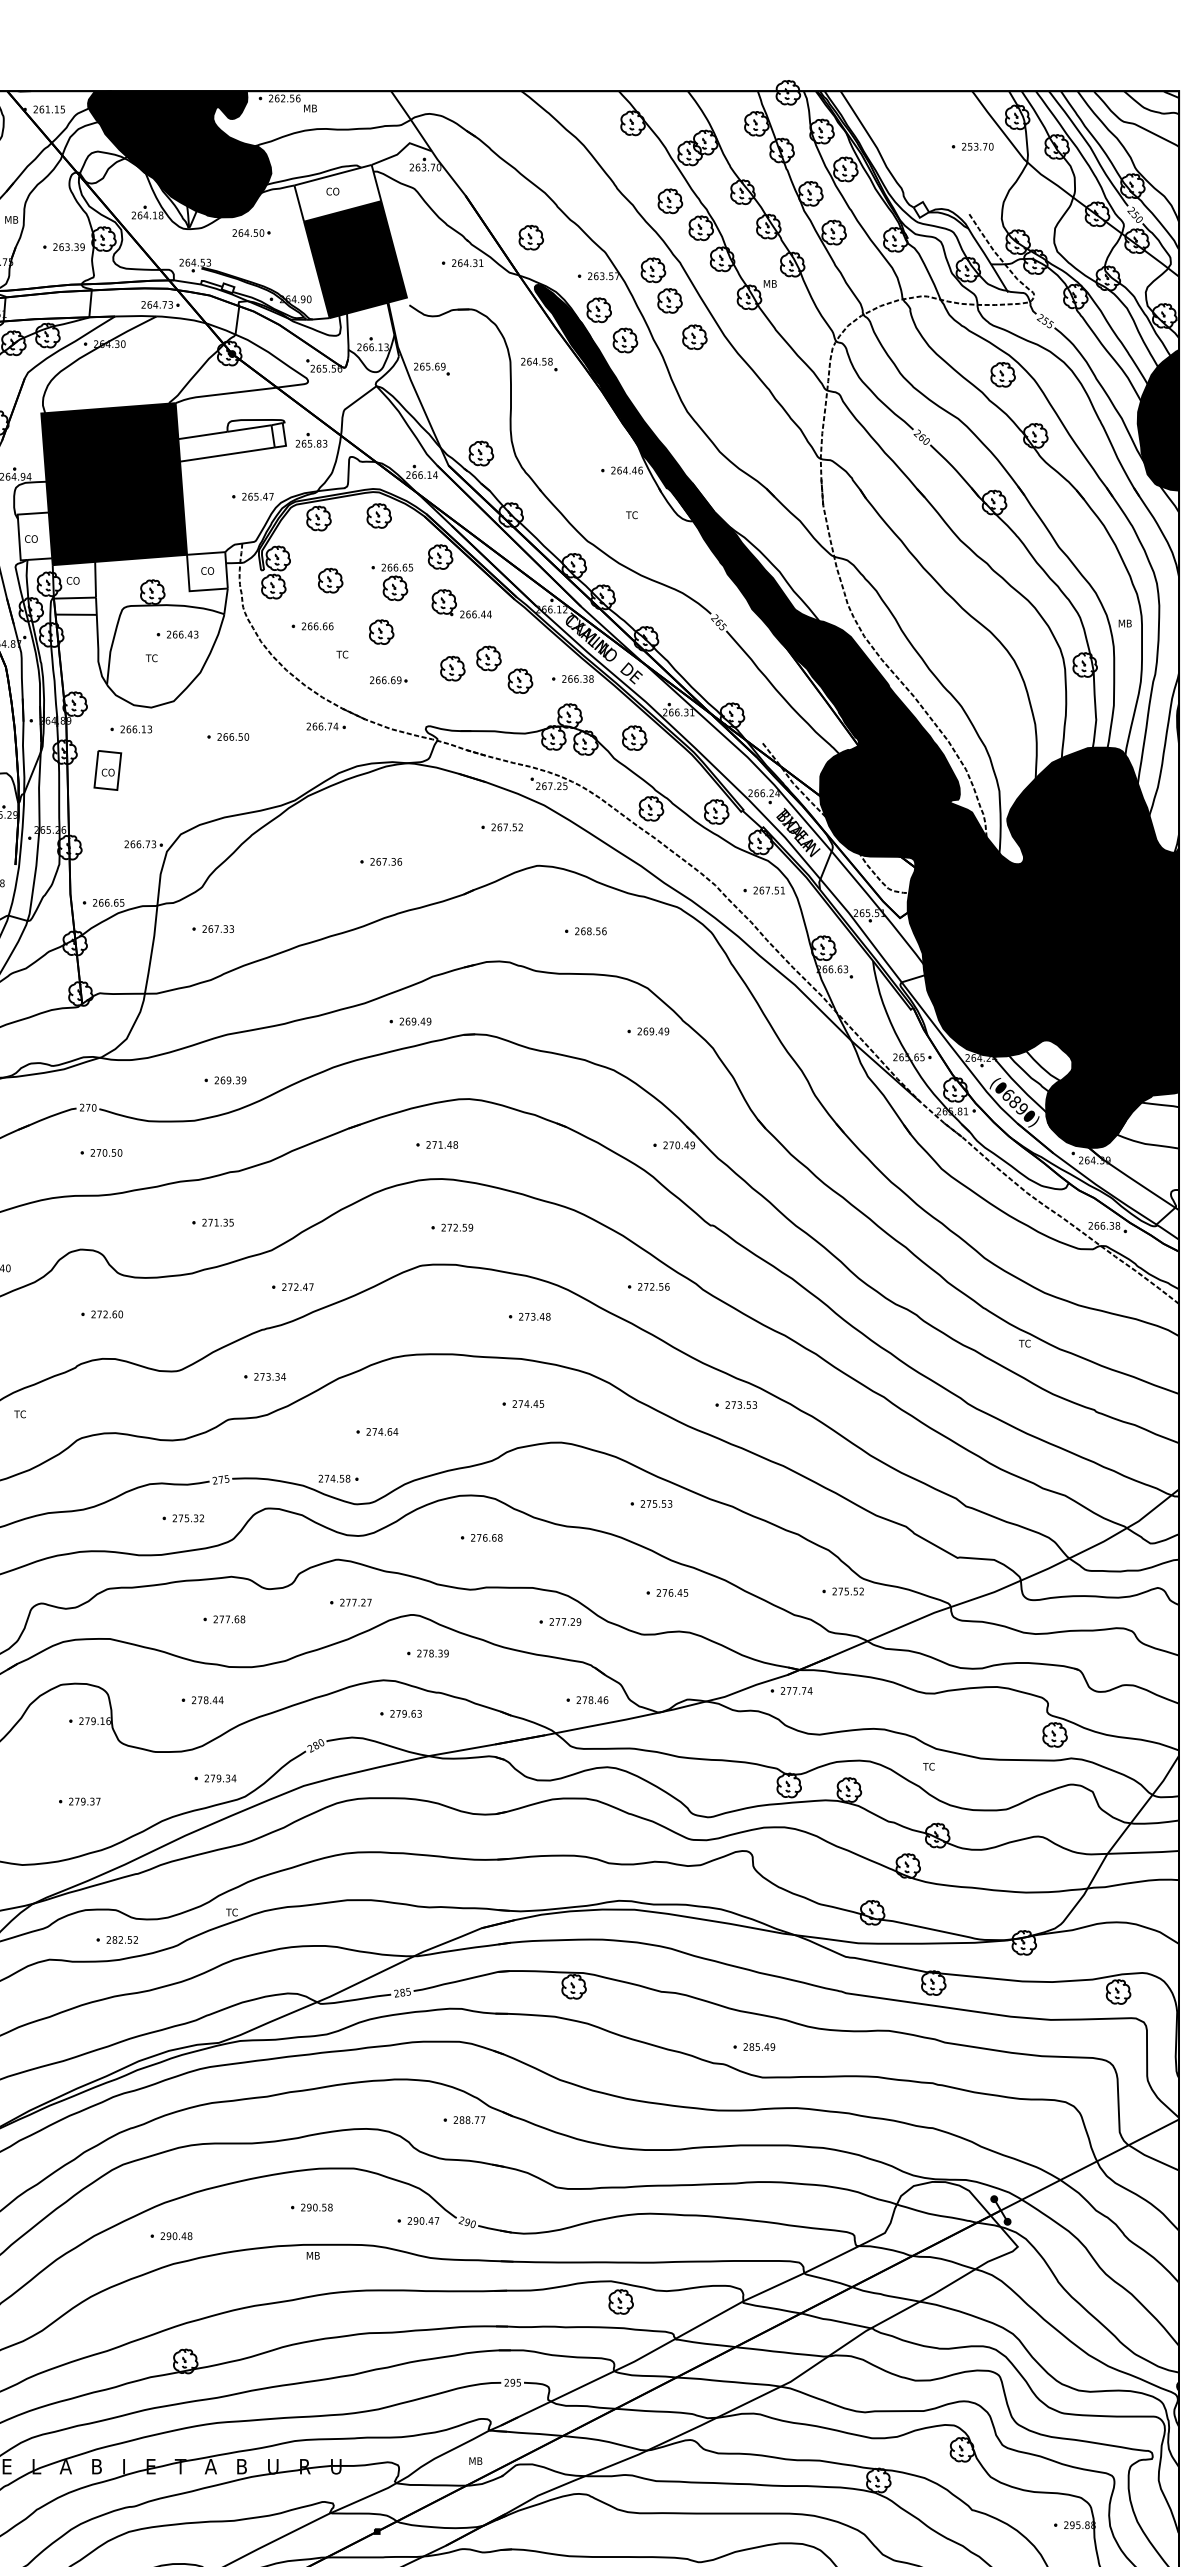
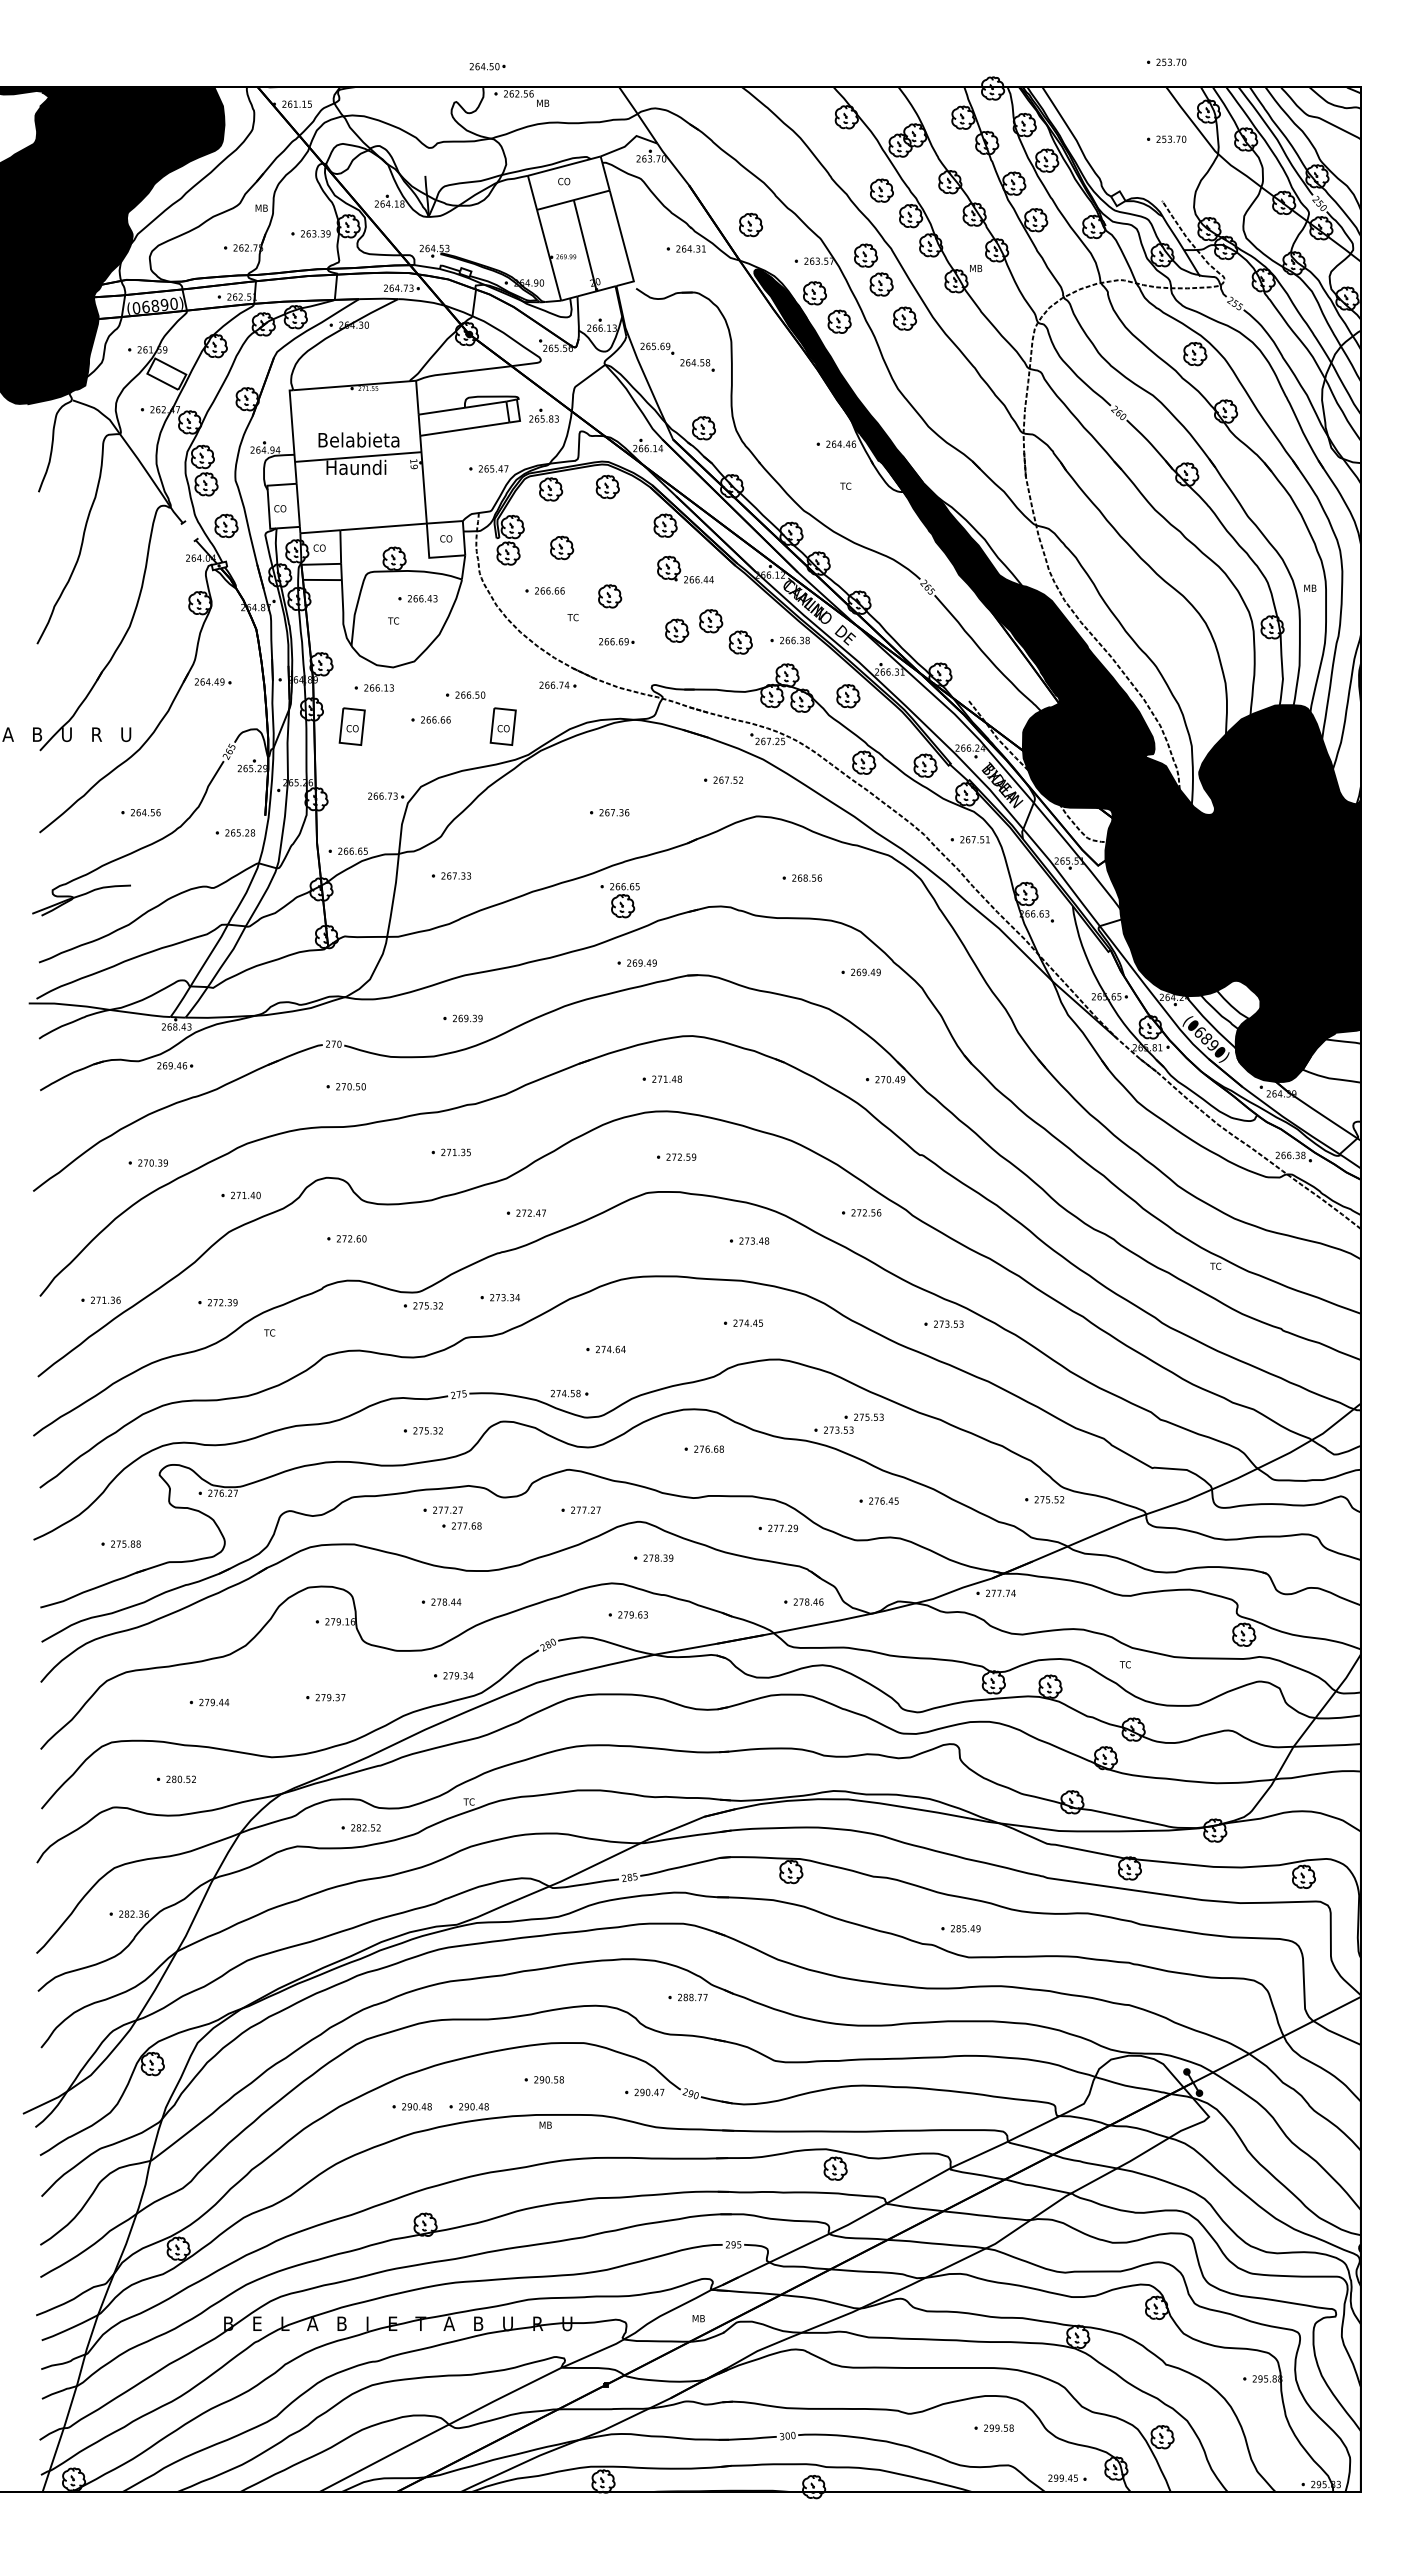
part: (972, 64) -> (1166, 61), added
fill: (179, 153) -> (419, 145), removed
part: (251, 232) -> (487, 66), moved
fill: (355, 259) -> (585, 245), removed
part: (539, 364) -> (697, 365), moved
fill: (1158, 419) -> (1341, 396), removed
fill: (113, 483) -> (357, 456), removed
part: (391, 582) -> (619, 900), moved
part: (190, 762) -> (430, 719), added
part: (267, 770) -> (502, 726), added
part: (182, 1385) -> (422, 1305), added
part: (618, 1516) -> (833, 1429), added
part: (203, 1601) -> (442, 1509), added
part: (231, 2235) -> (468, 2106), added

